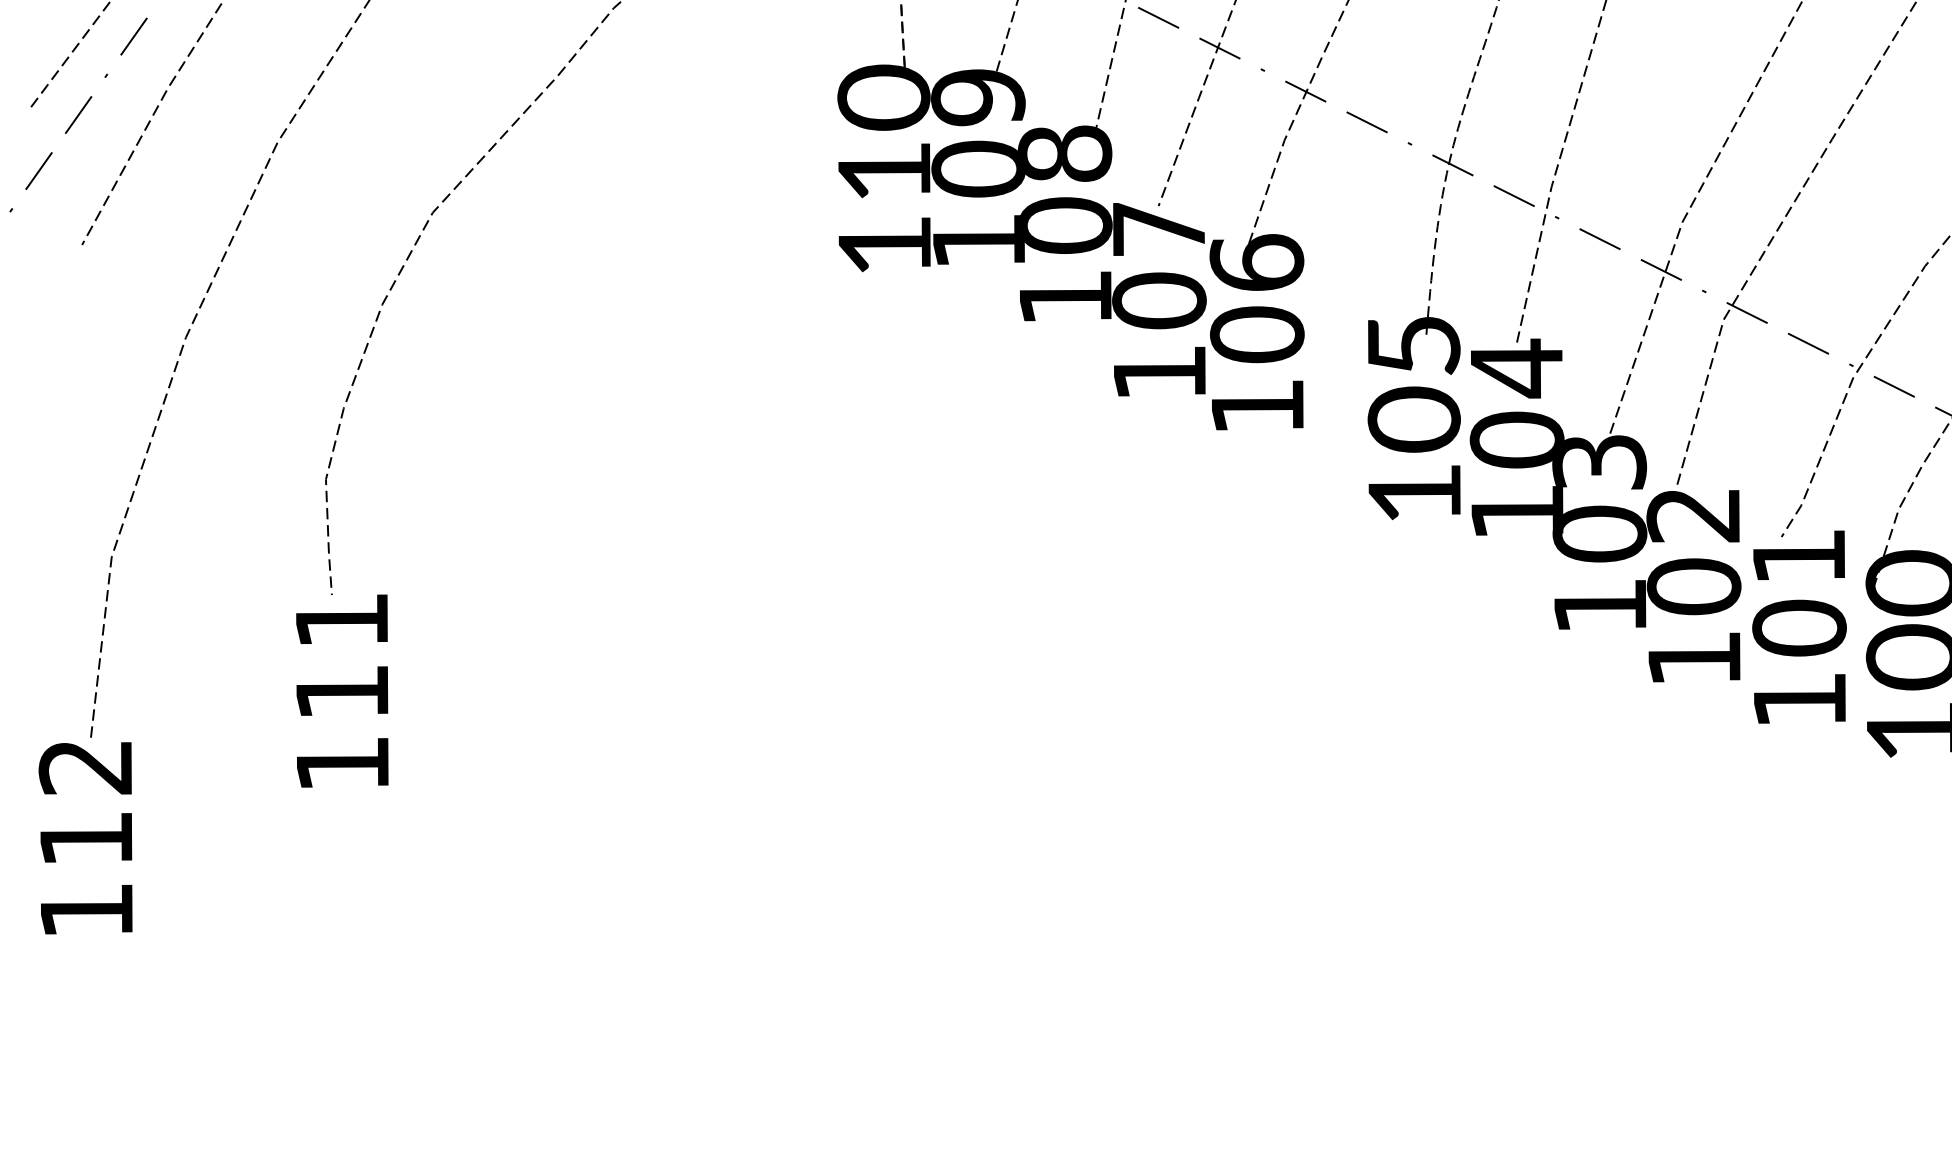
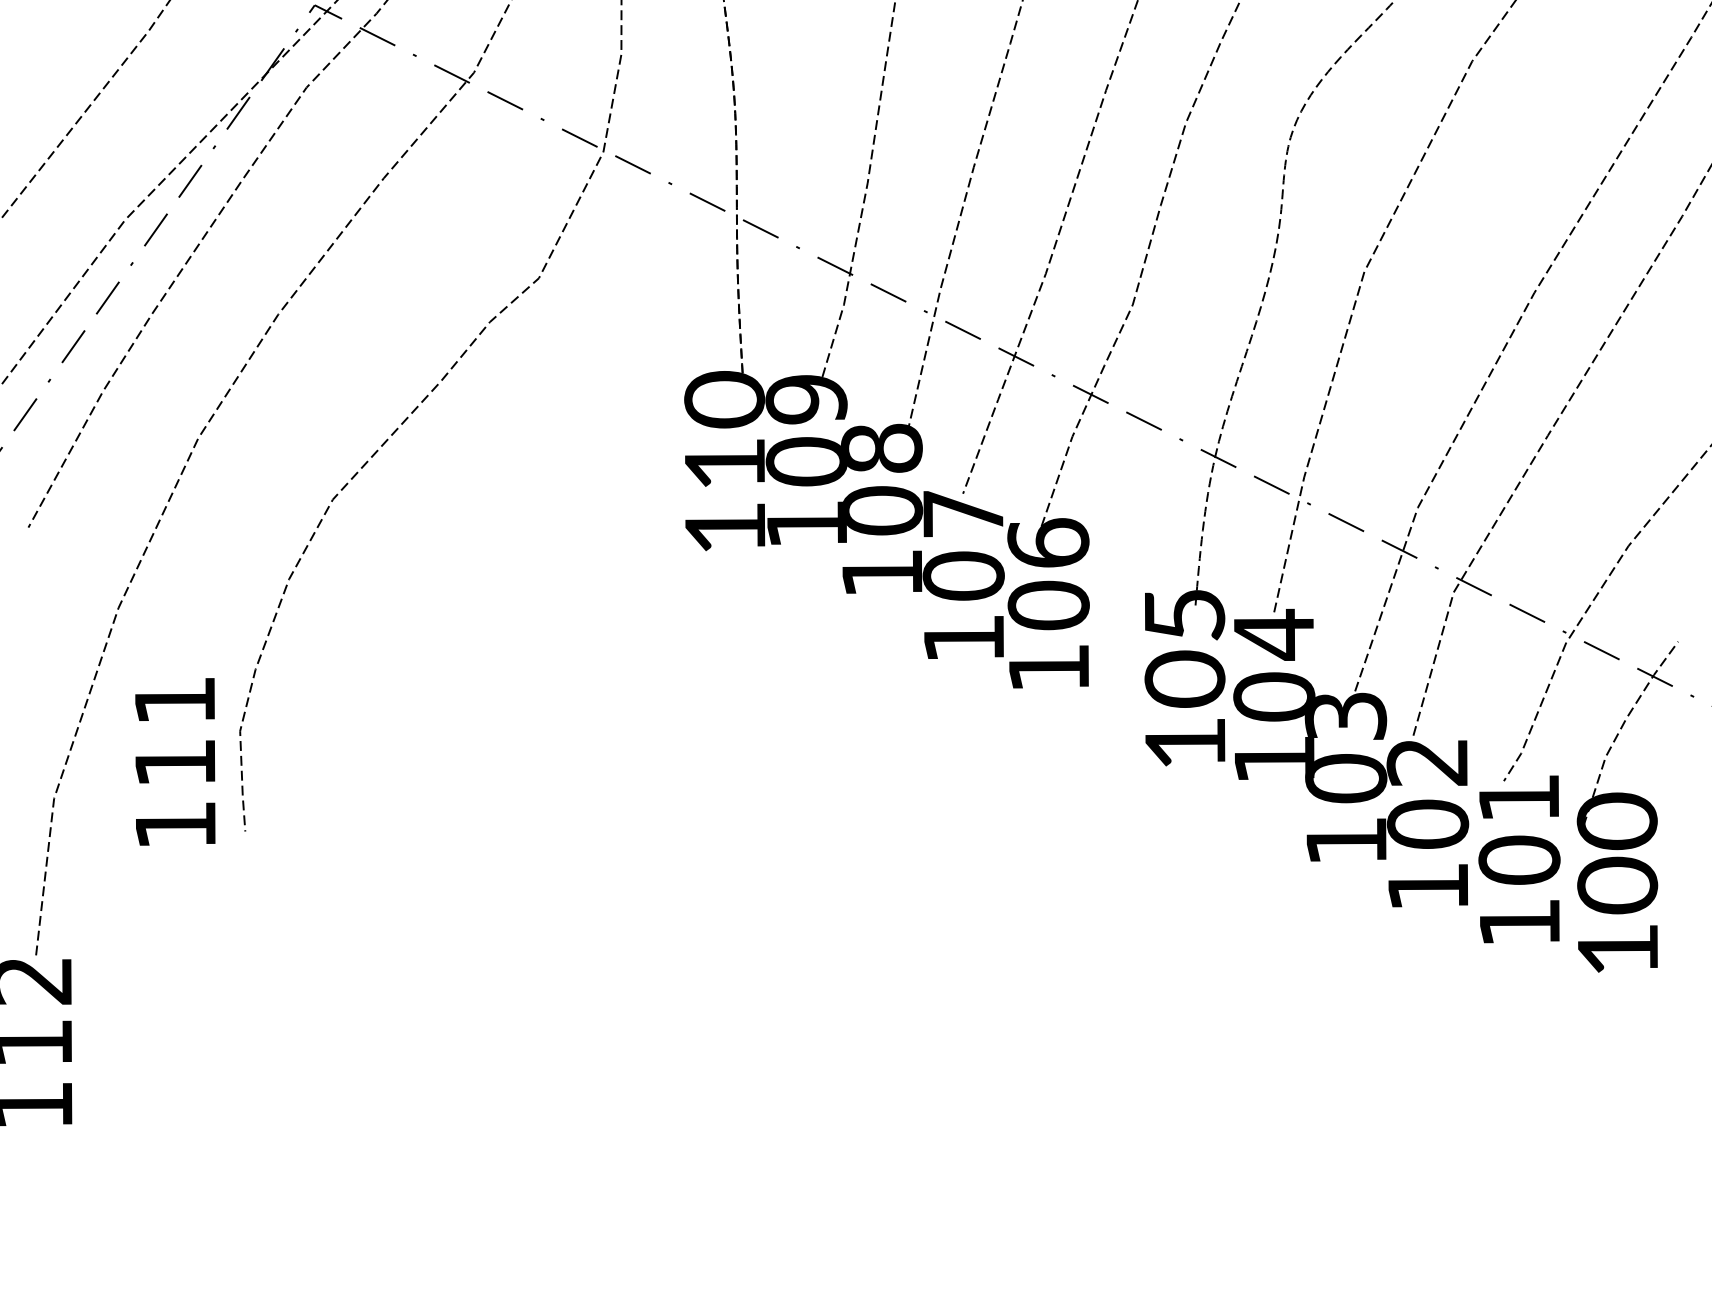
text: (342, 690) -> (175, 761), moved

